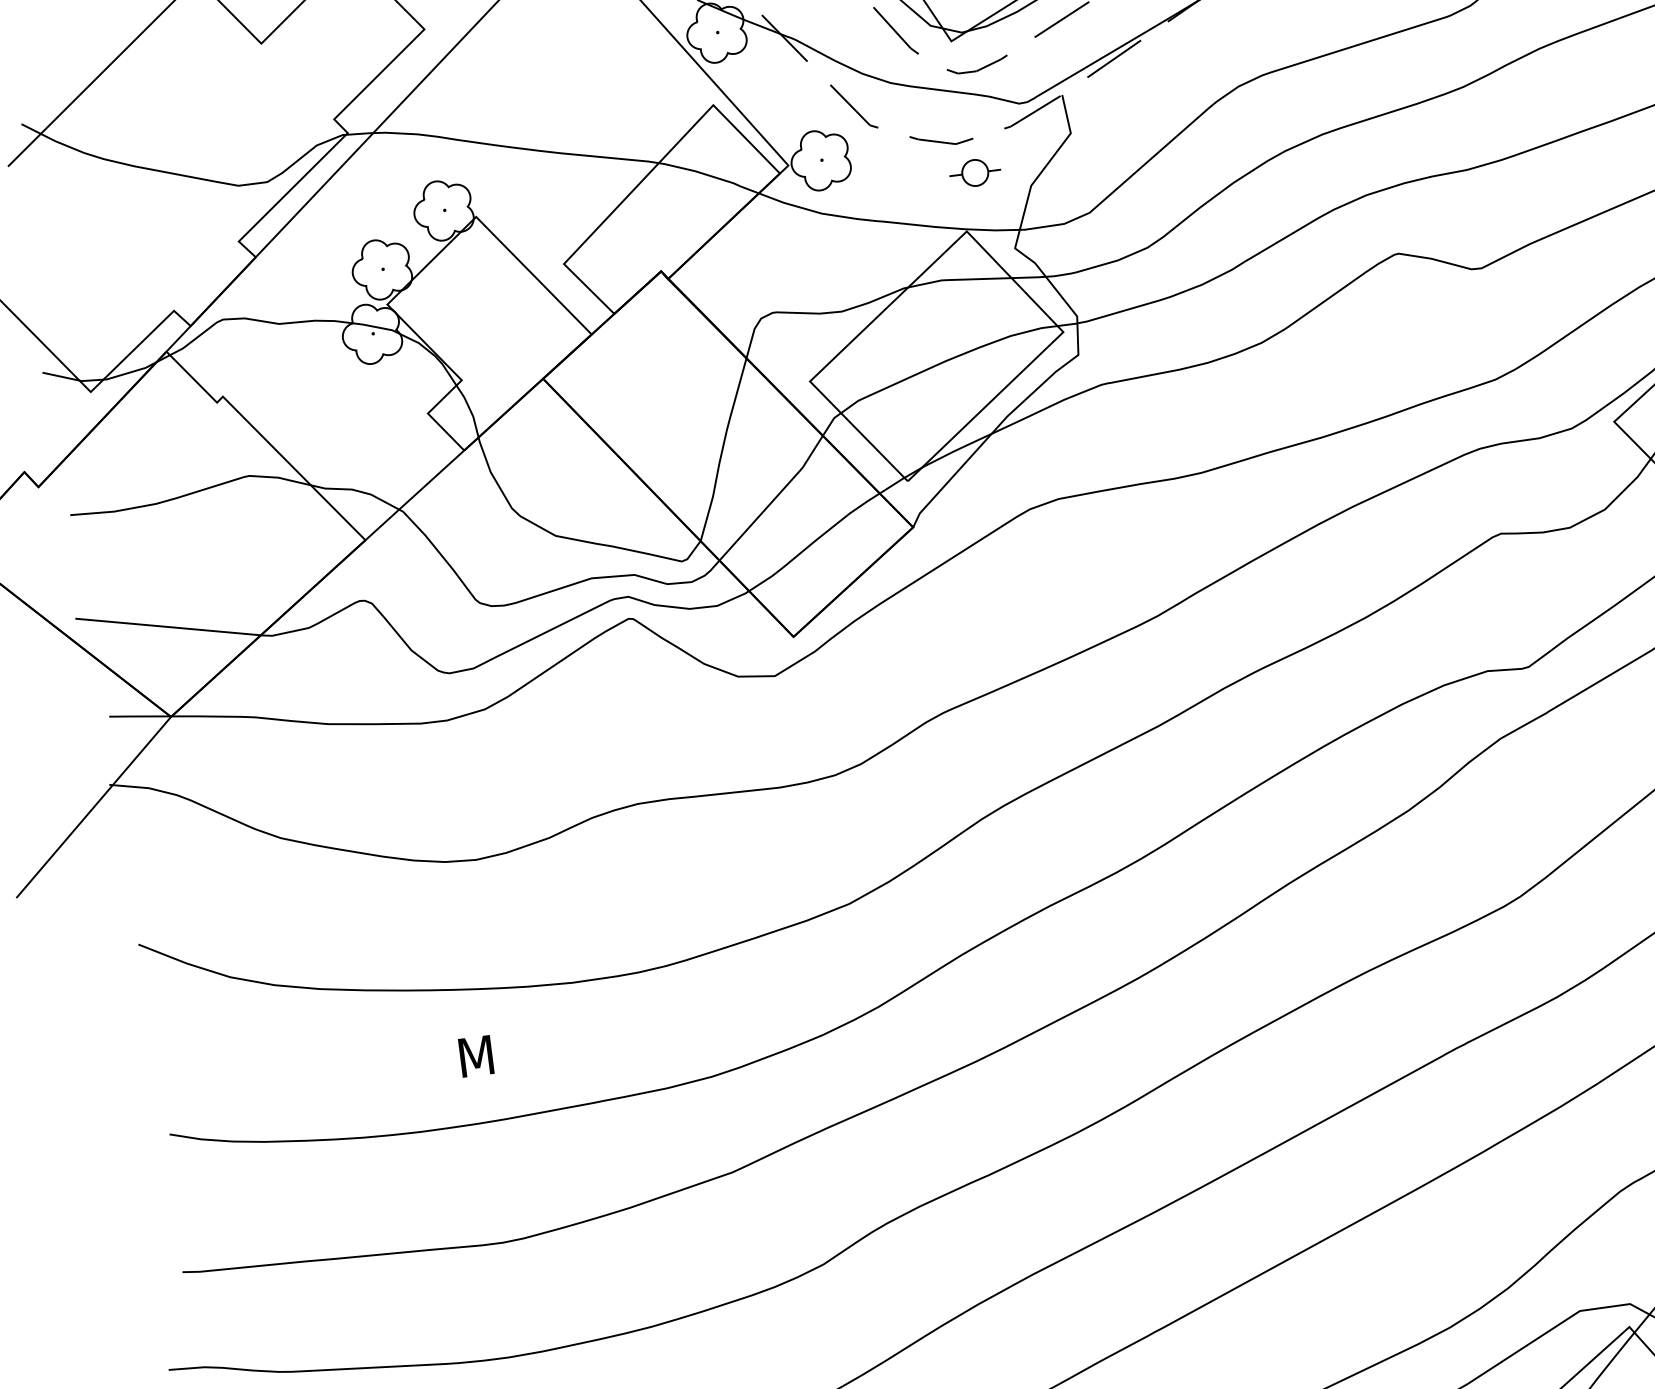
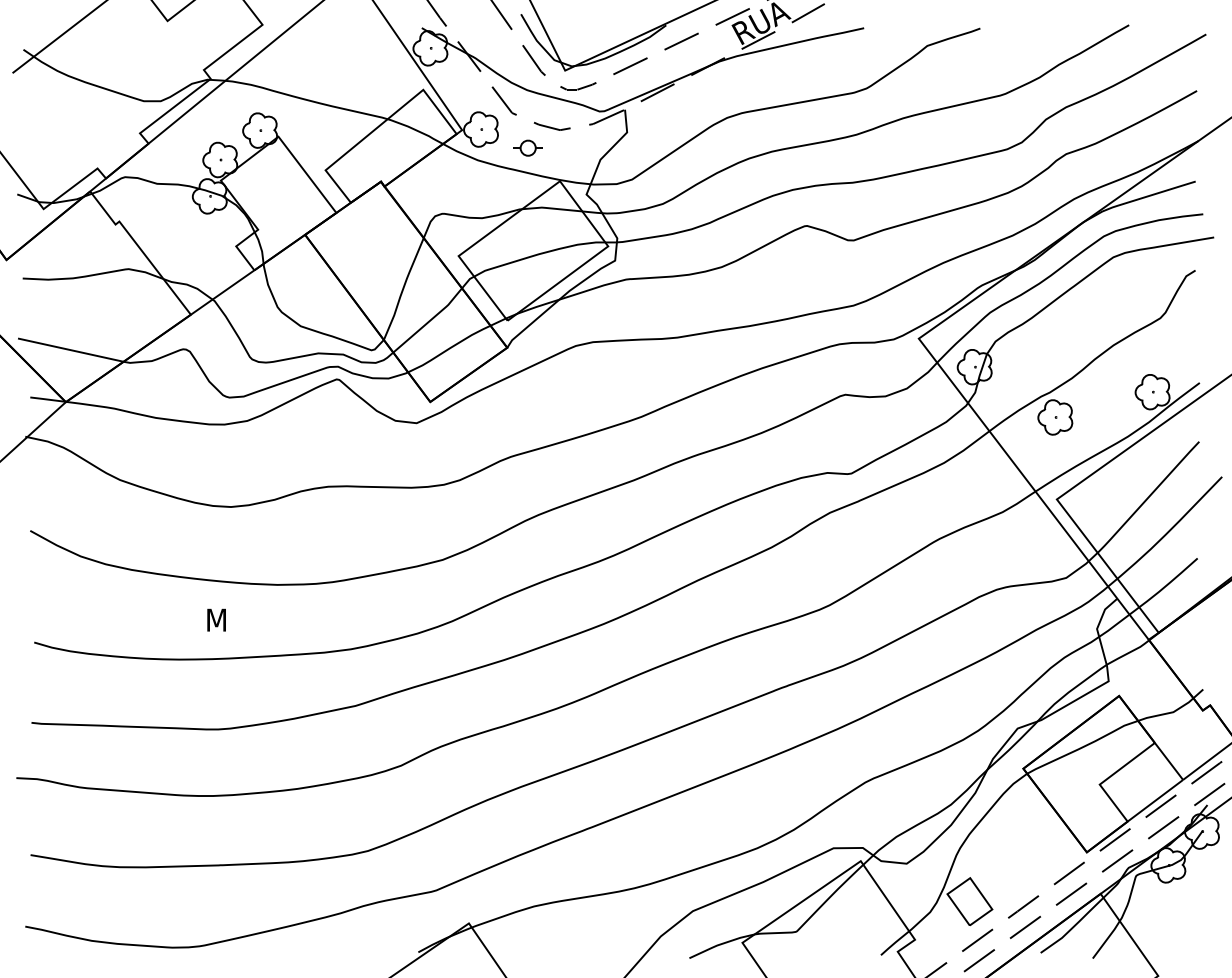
part: (973, 171) -> (527, 147), moved

